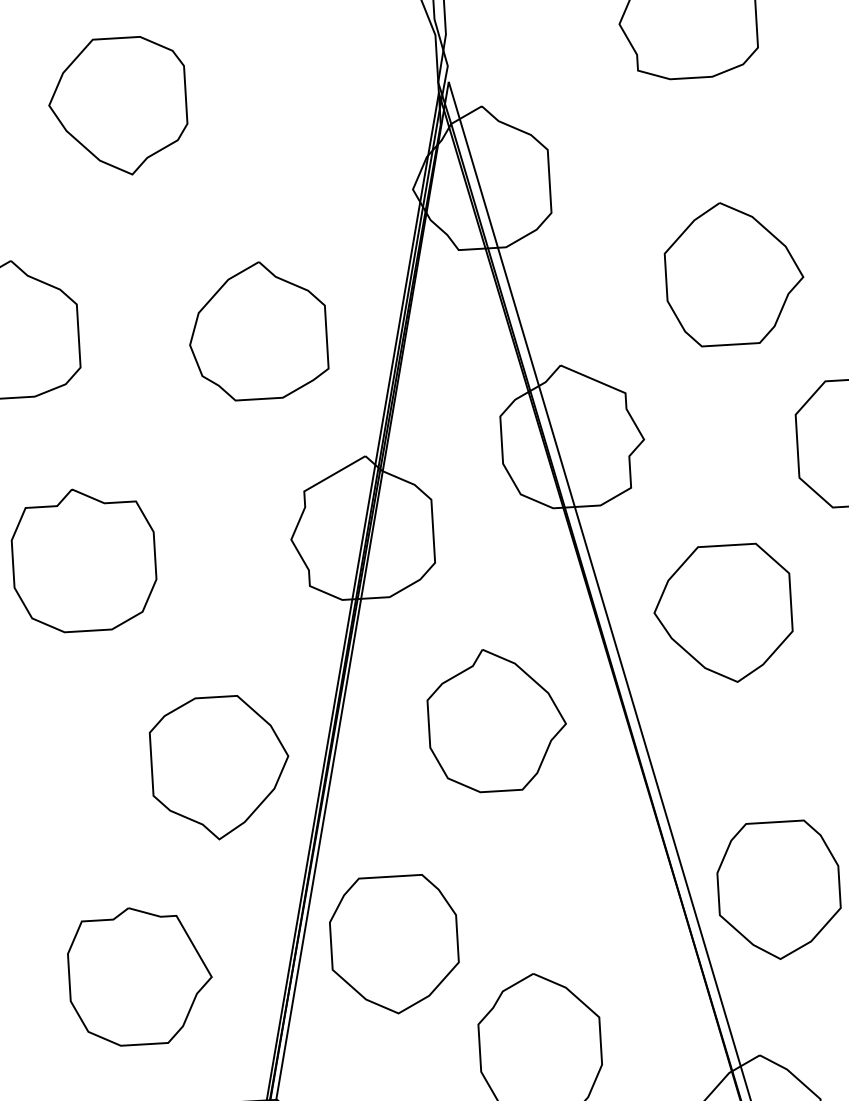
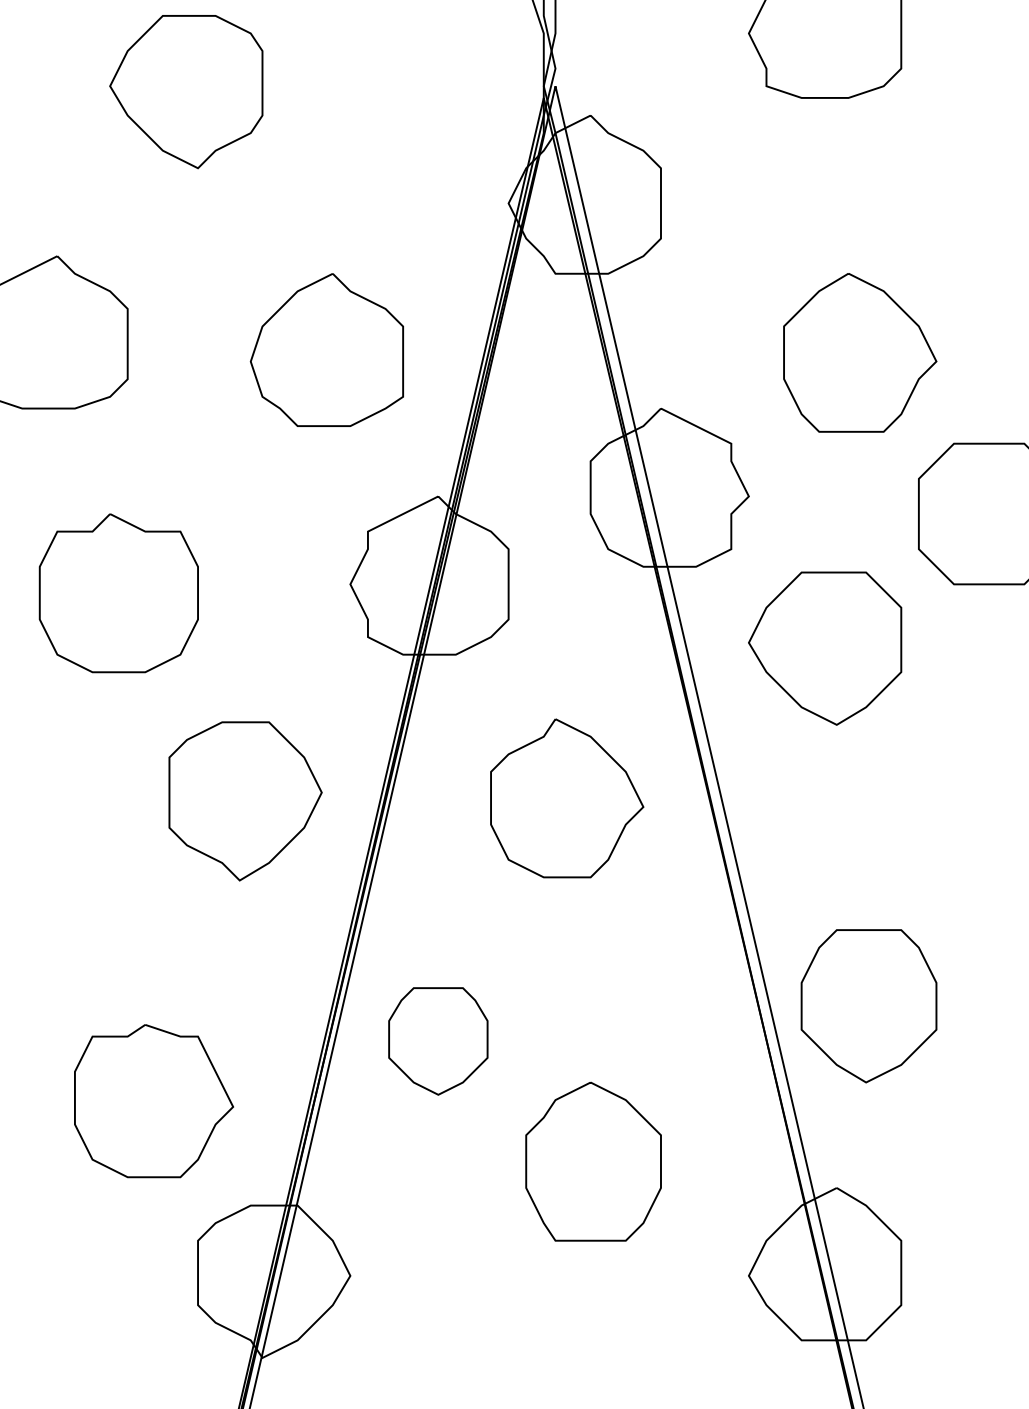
part: (734, 273) -> (860, 352), moved
part: (723, 614) -> (825, 648), moved
part: (220, 768) -> (245, 801), moved
part: (394, 945) -> (438, 1041), size x0.7
part: (139, 976) -> (153, 1101), moved

